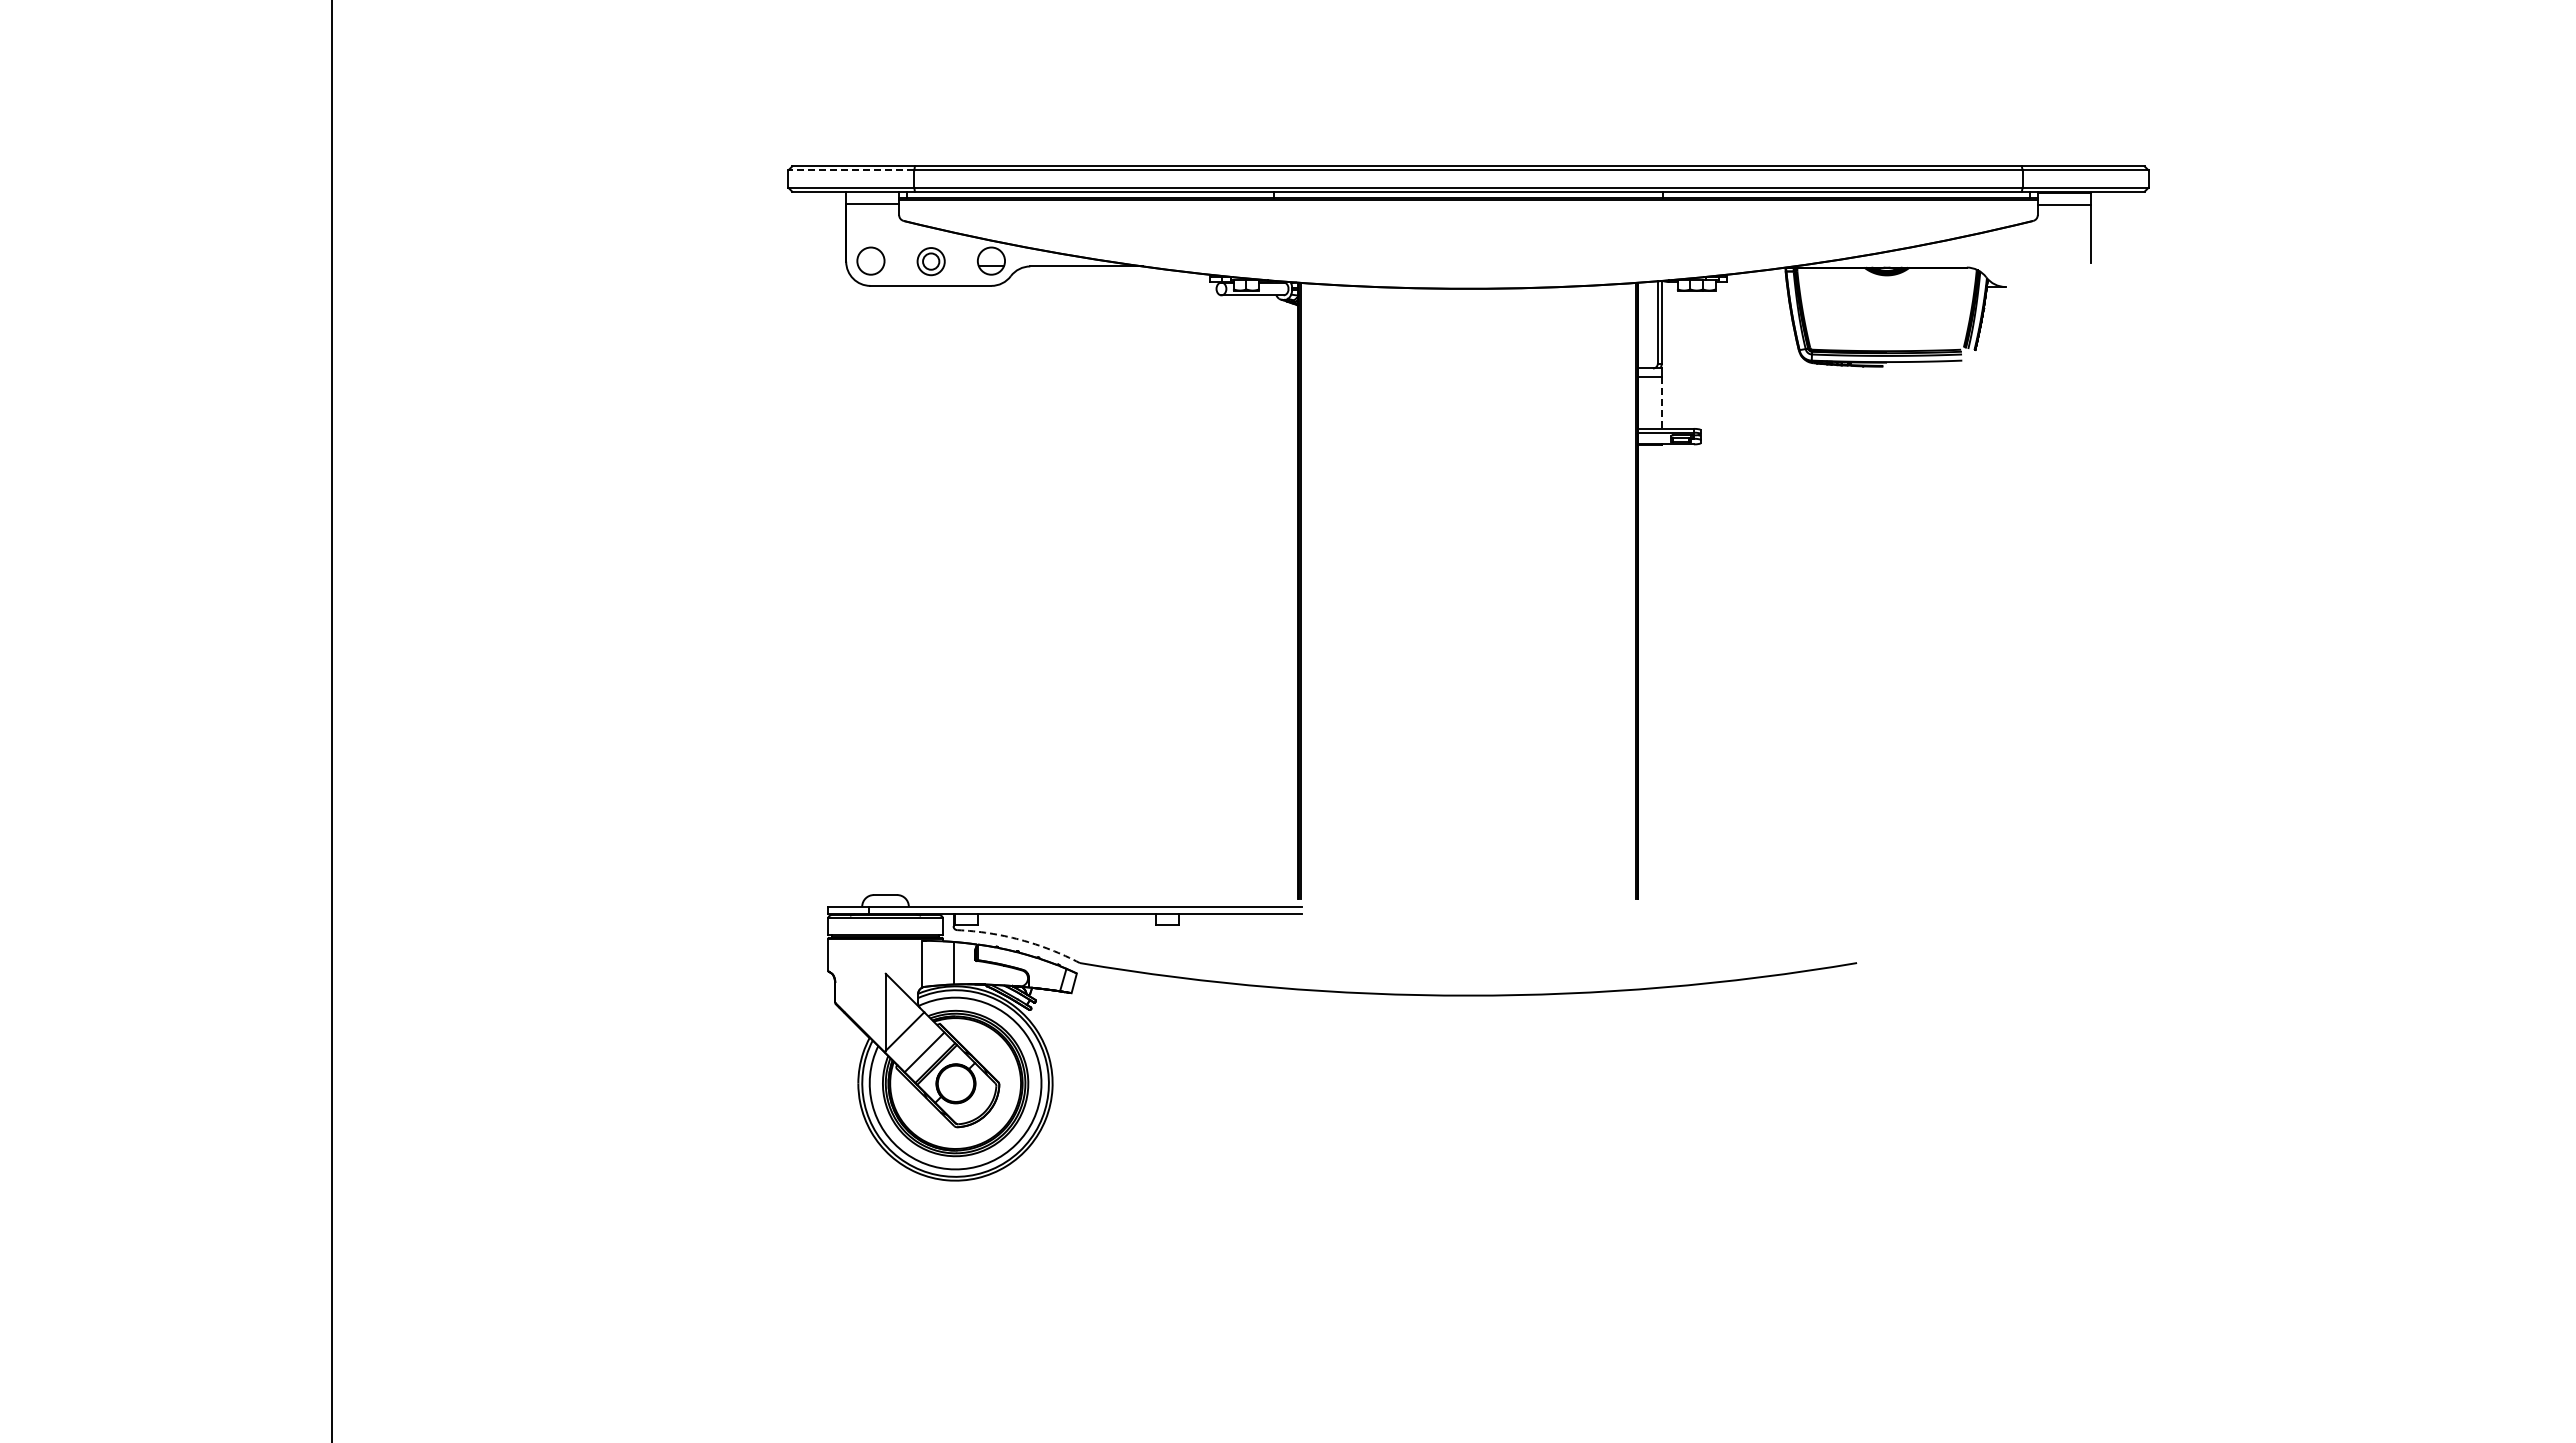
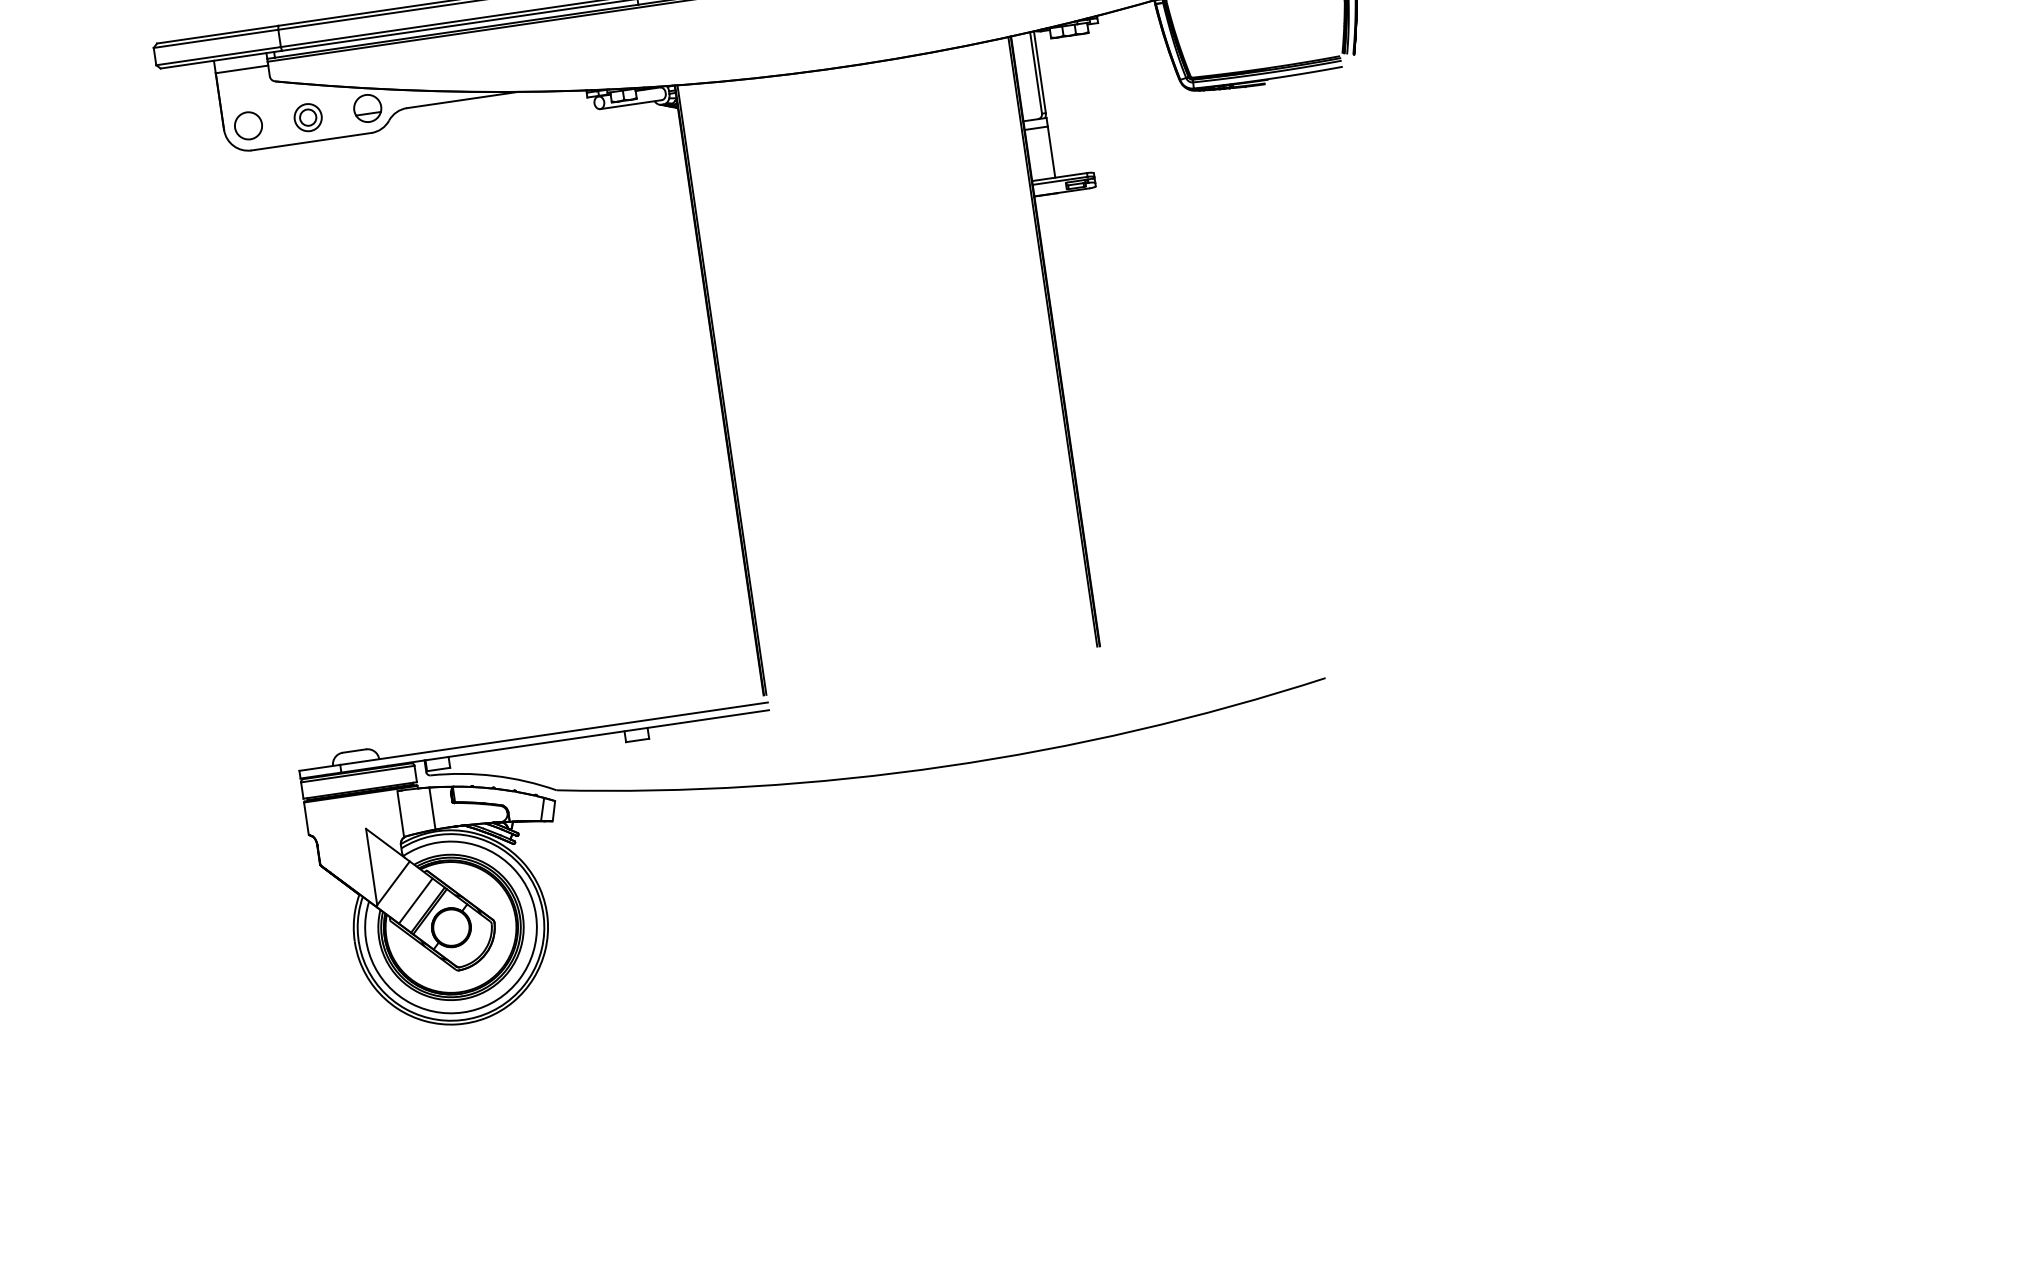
line: (851, 170) -> (216, 38), dashed -> solid
line: (1661, 403) -> (1051, 152), dashed -> solid
arc: (1020, 939) -> (494, 775), dashed -> solid

